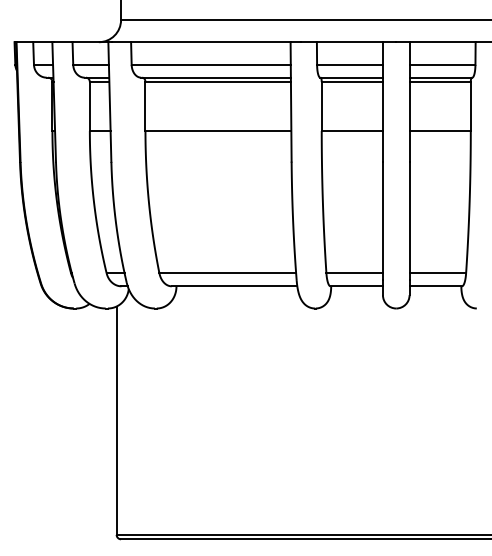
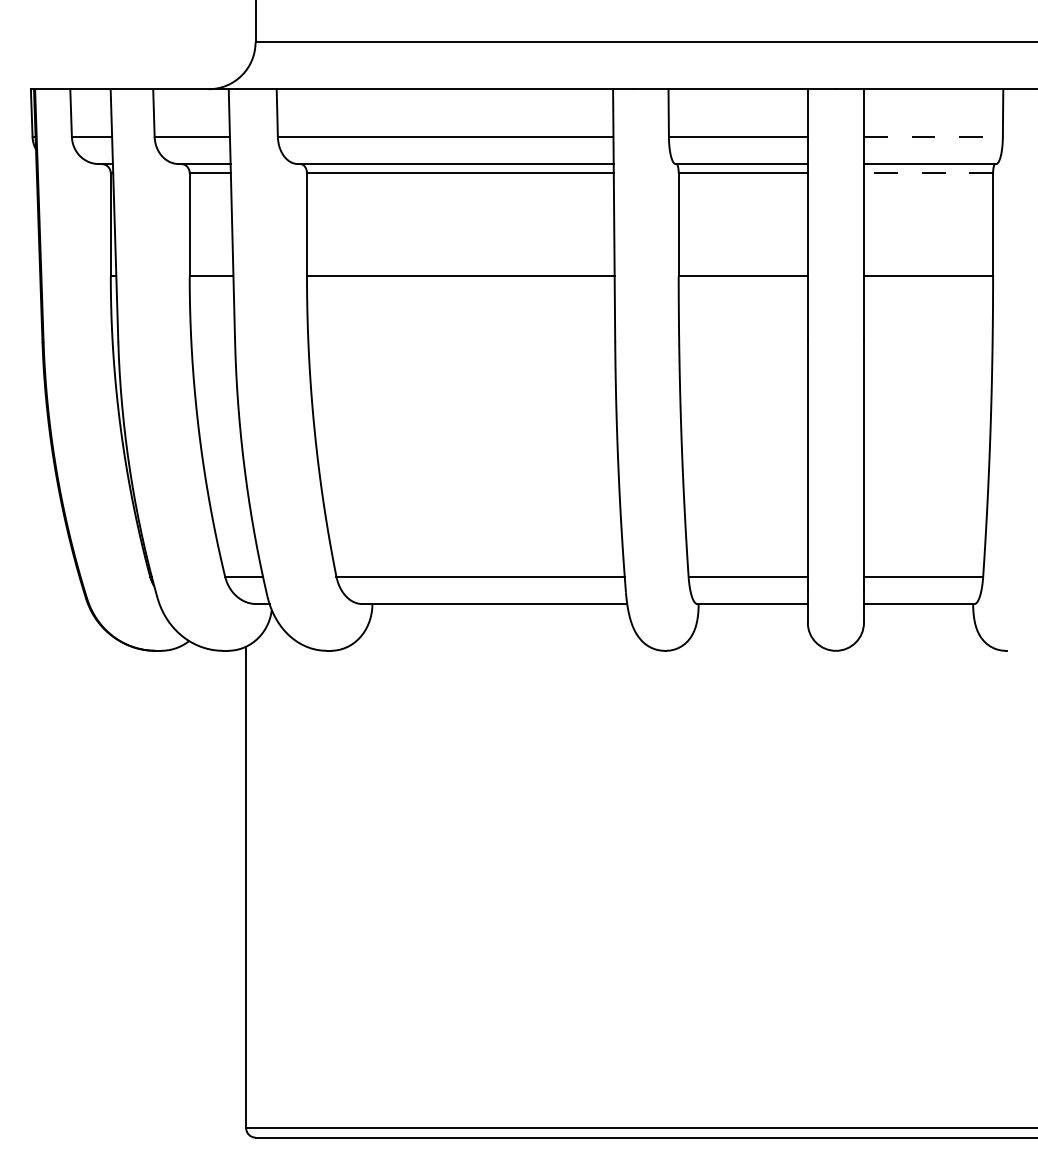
line: (442, 64) -> (933, 136), solid -> dashed
line: (440, 82) -> (929, 174), solid -> dashed

